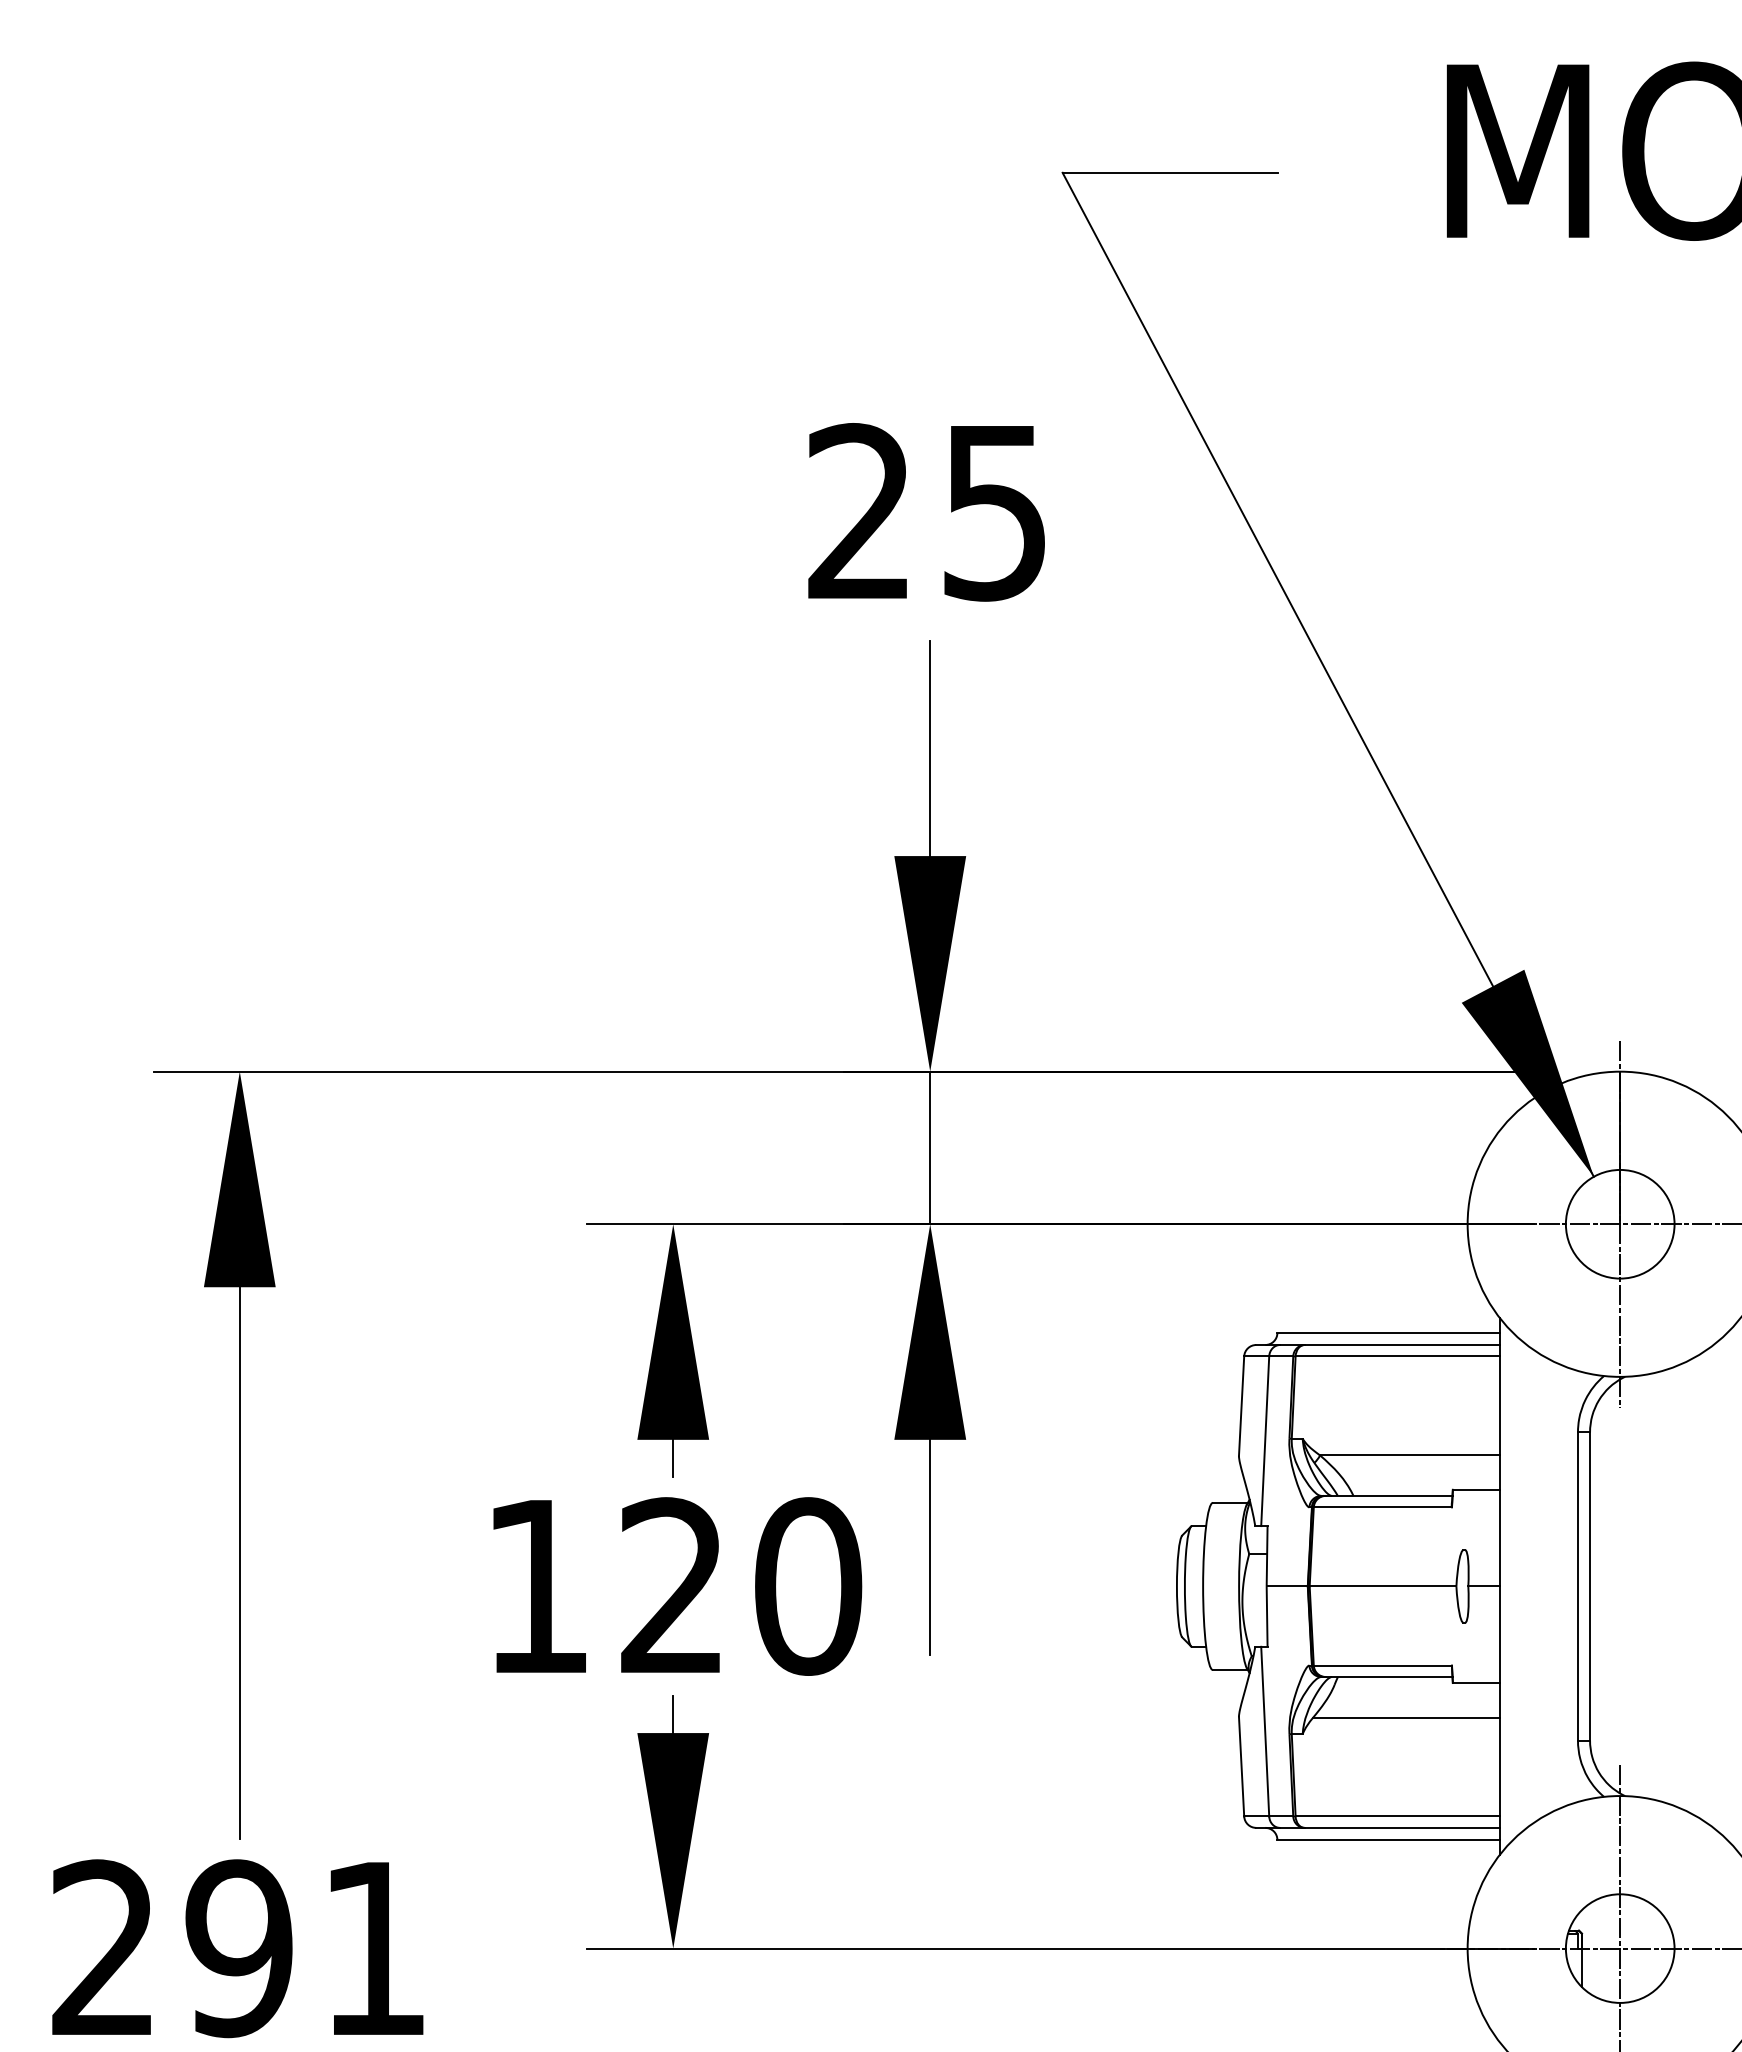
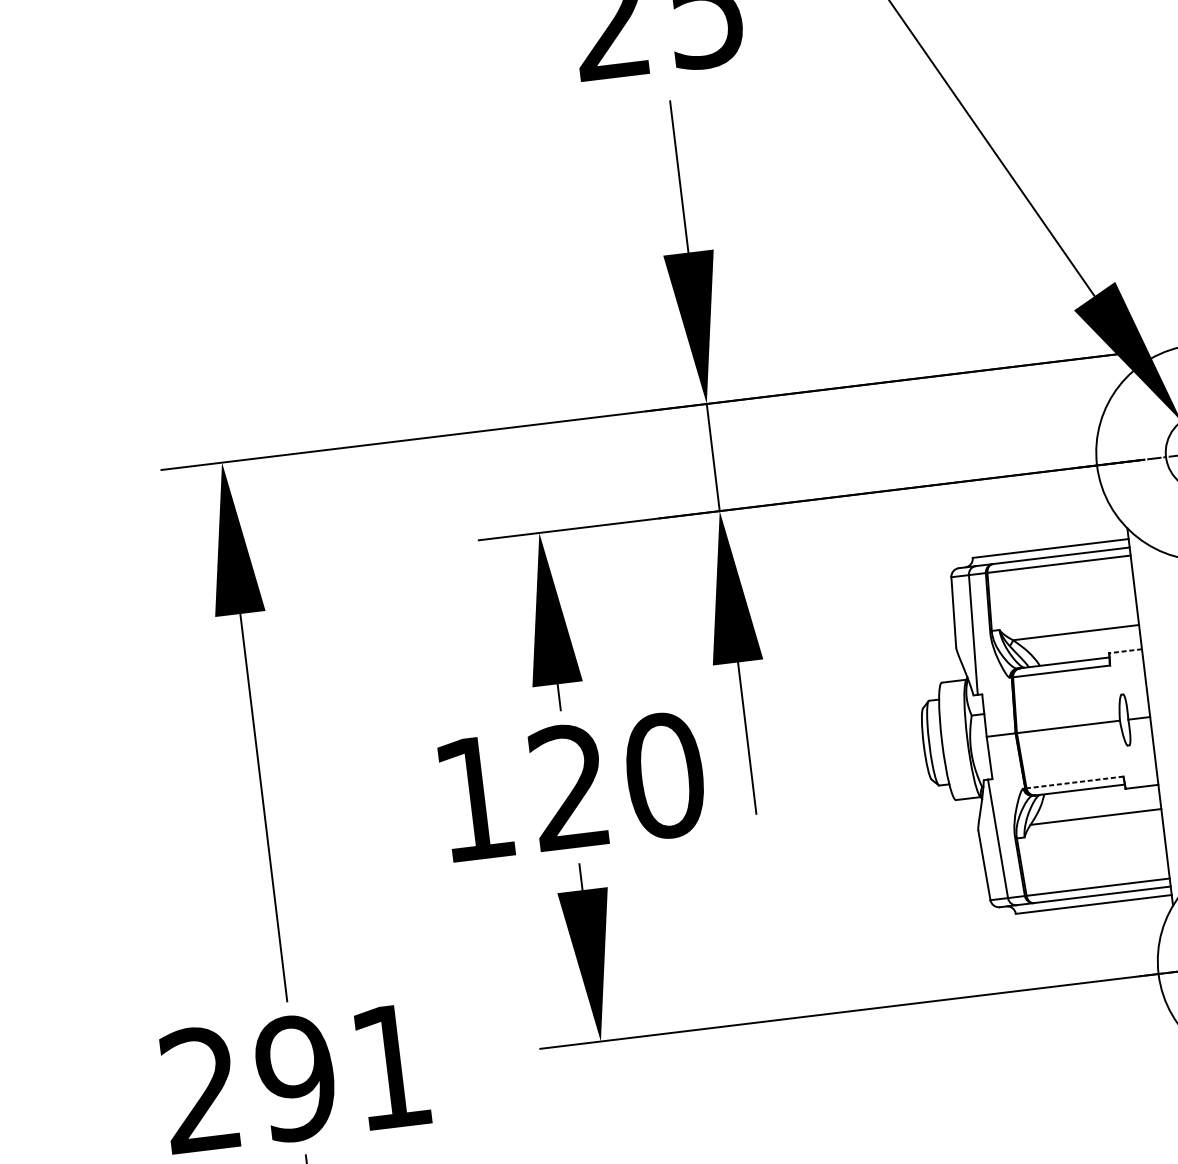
line: (1475, 1489) -> (1125, 651), solid -> dashed
line: (1382, 1665) -> (1074, 782), solid -> dashed

